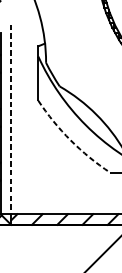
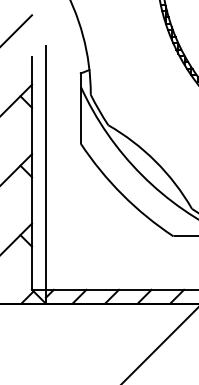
line: (10, 119) -> (45, 167), dashed -> solid
arc: (70, 140) -> (122, 194), dashed -> solid

